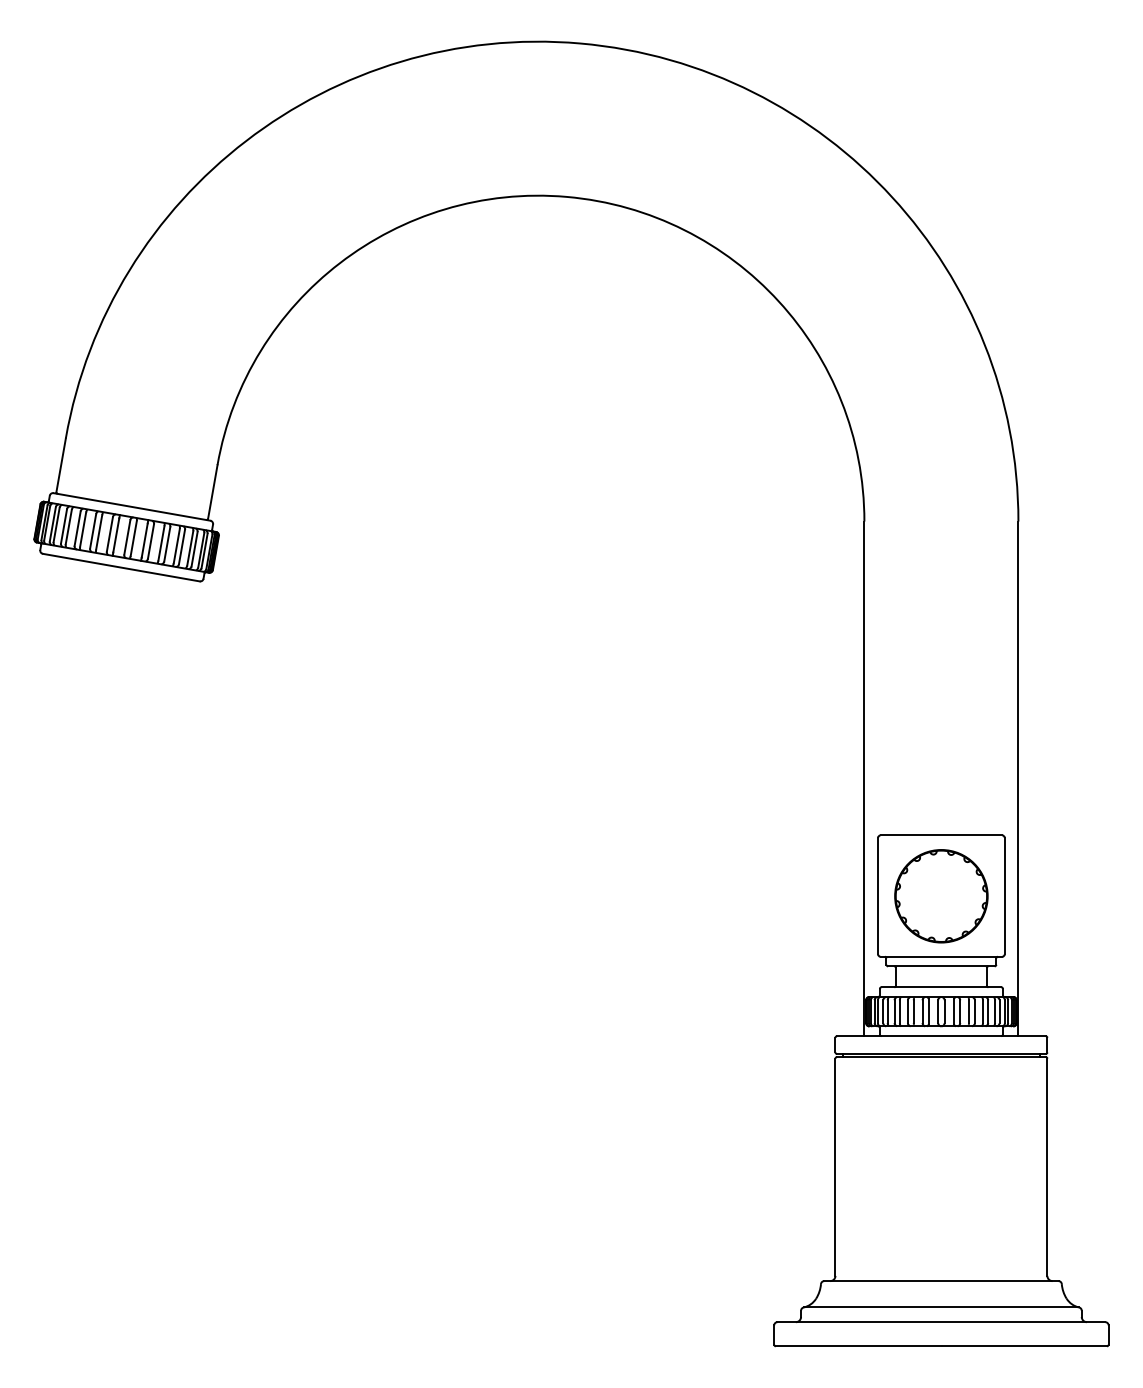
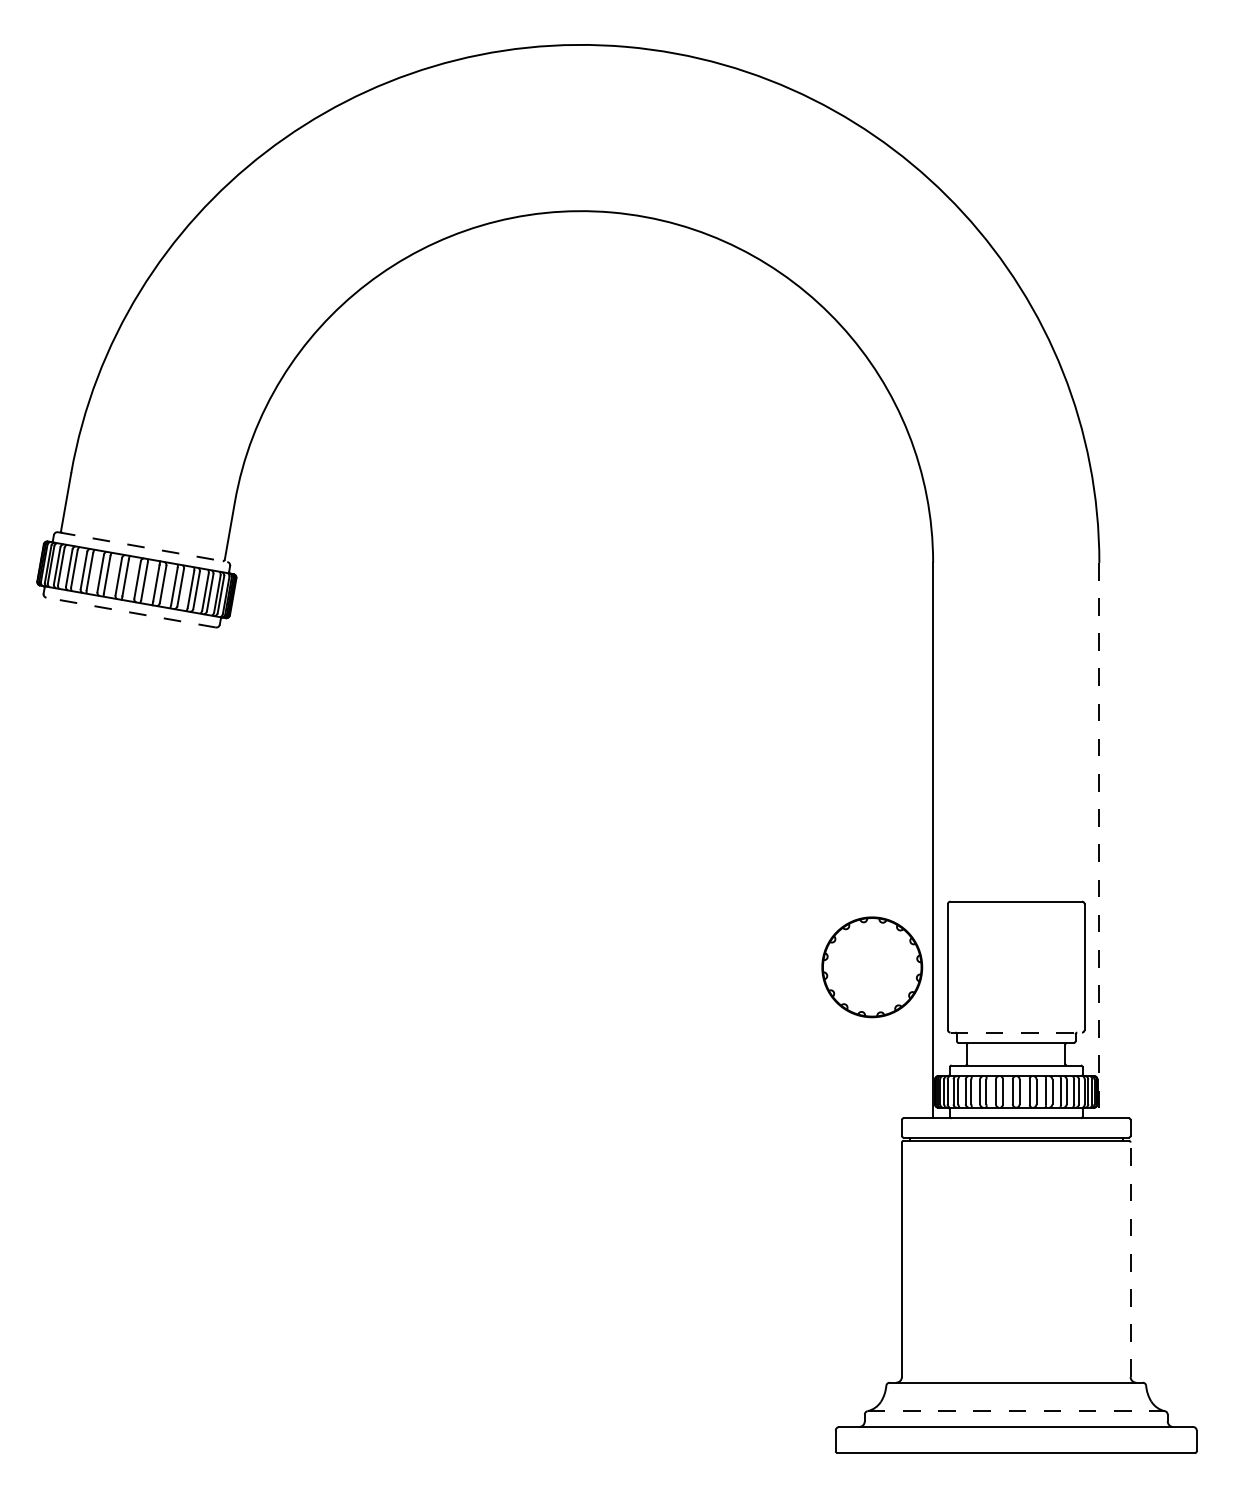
line: (131, 507) -> (142, 547), solid -> dashed
line: (121, 567) -> (131, 612), solid -> dashed
line: (1018, 778) -> (1099, 840), solid -> dashed
part: (941, 896) -> (872, 967), moved
line: (941, 956) -> (1016, 1032), solid -> dashed
line: (1047, 1166) -> (1130, 1259), solid -> dashed
line: (941, 1307) -> (1016, 1411), solid -> dashed

